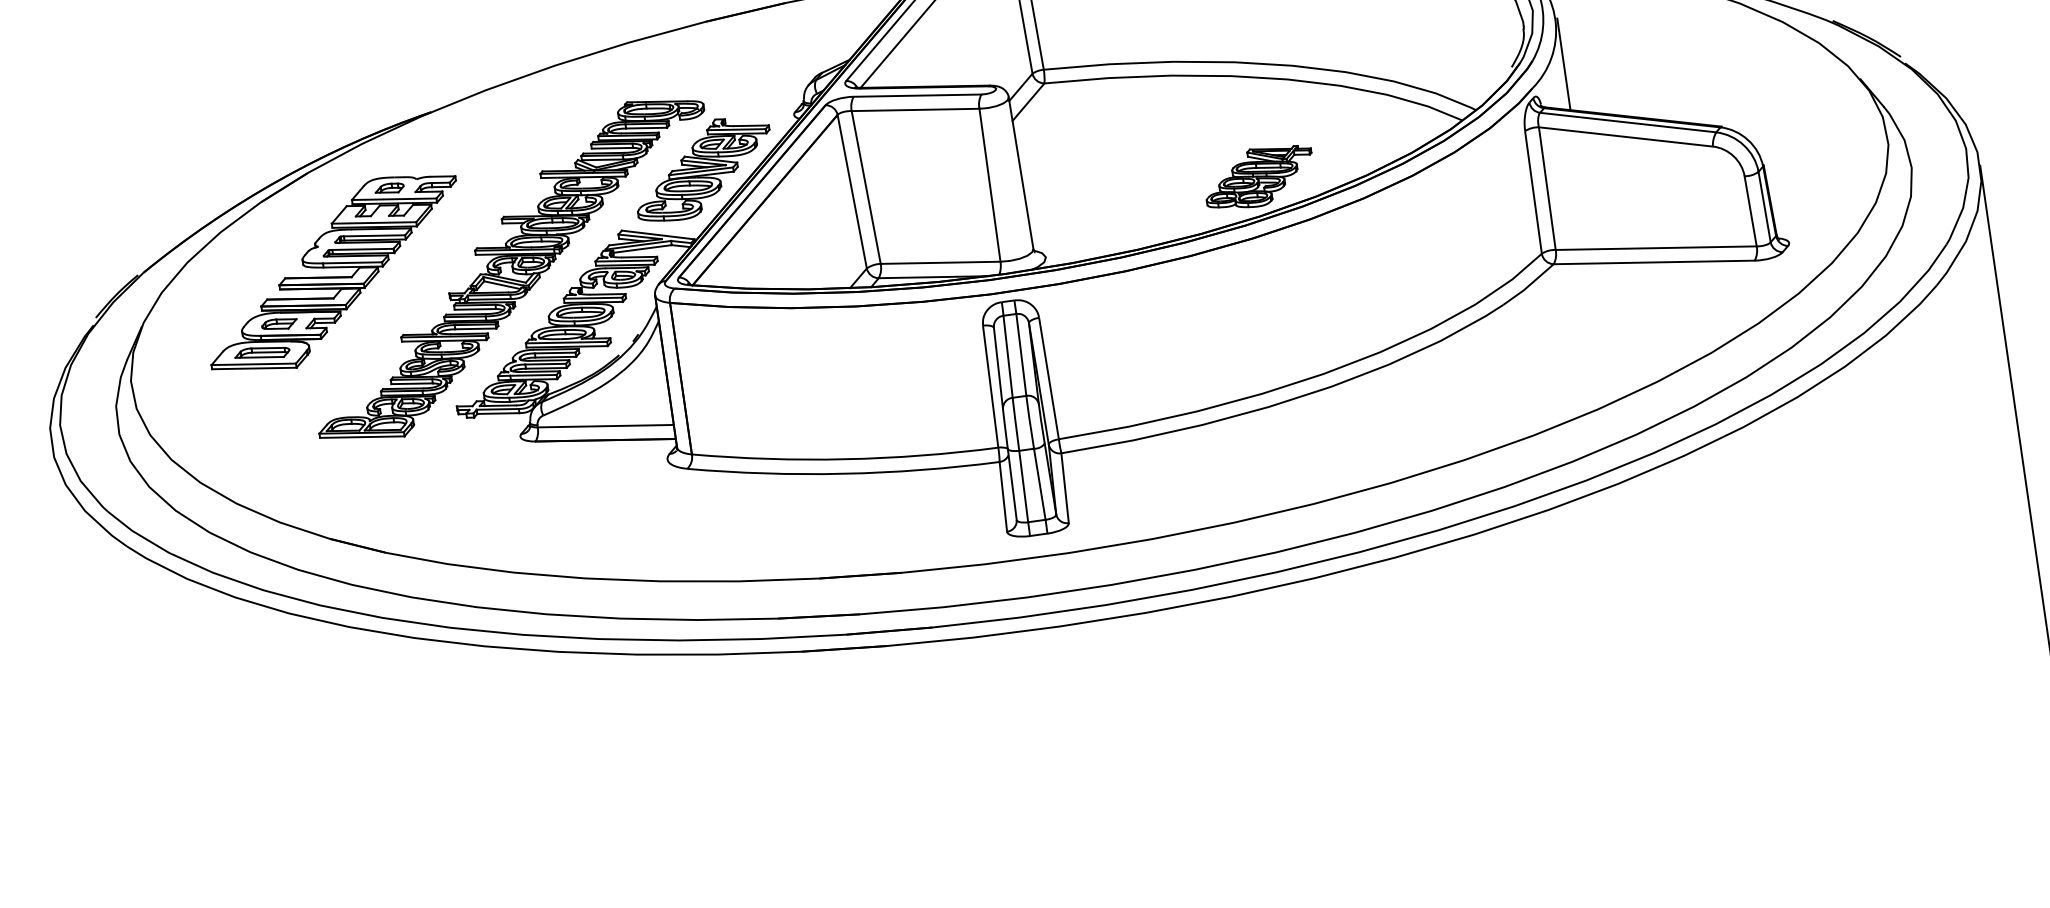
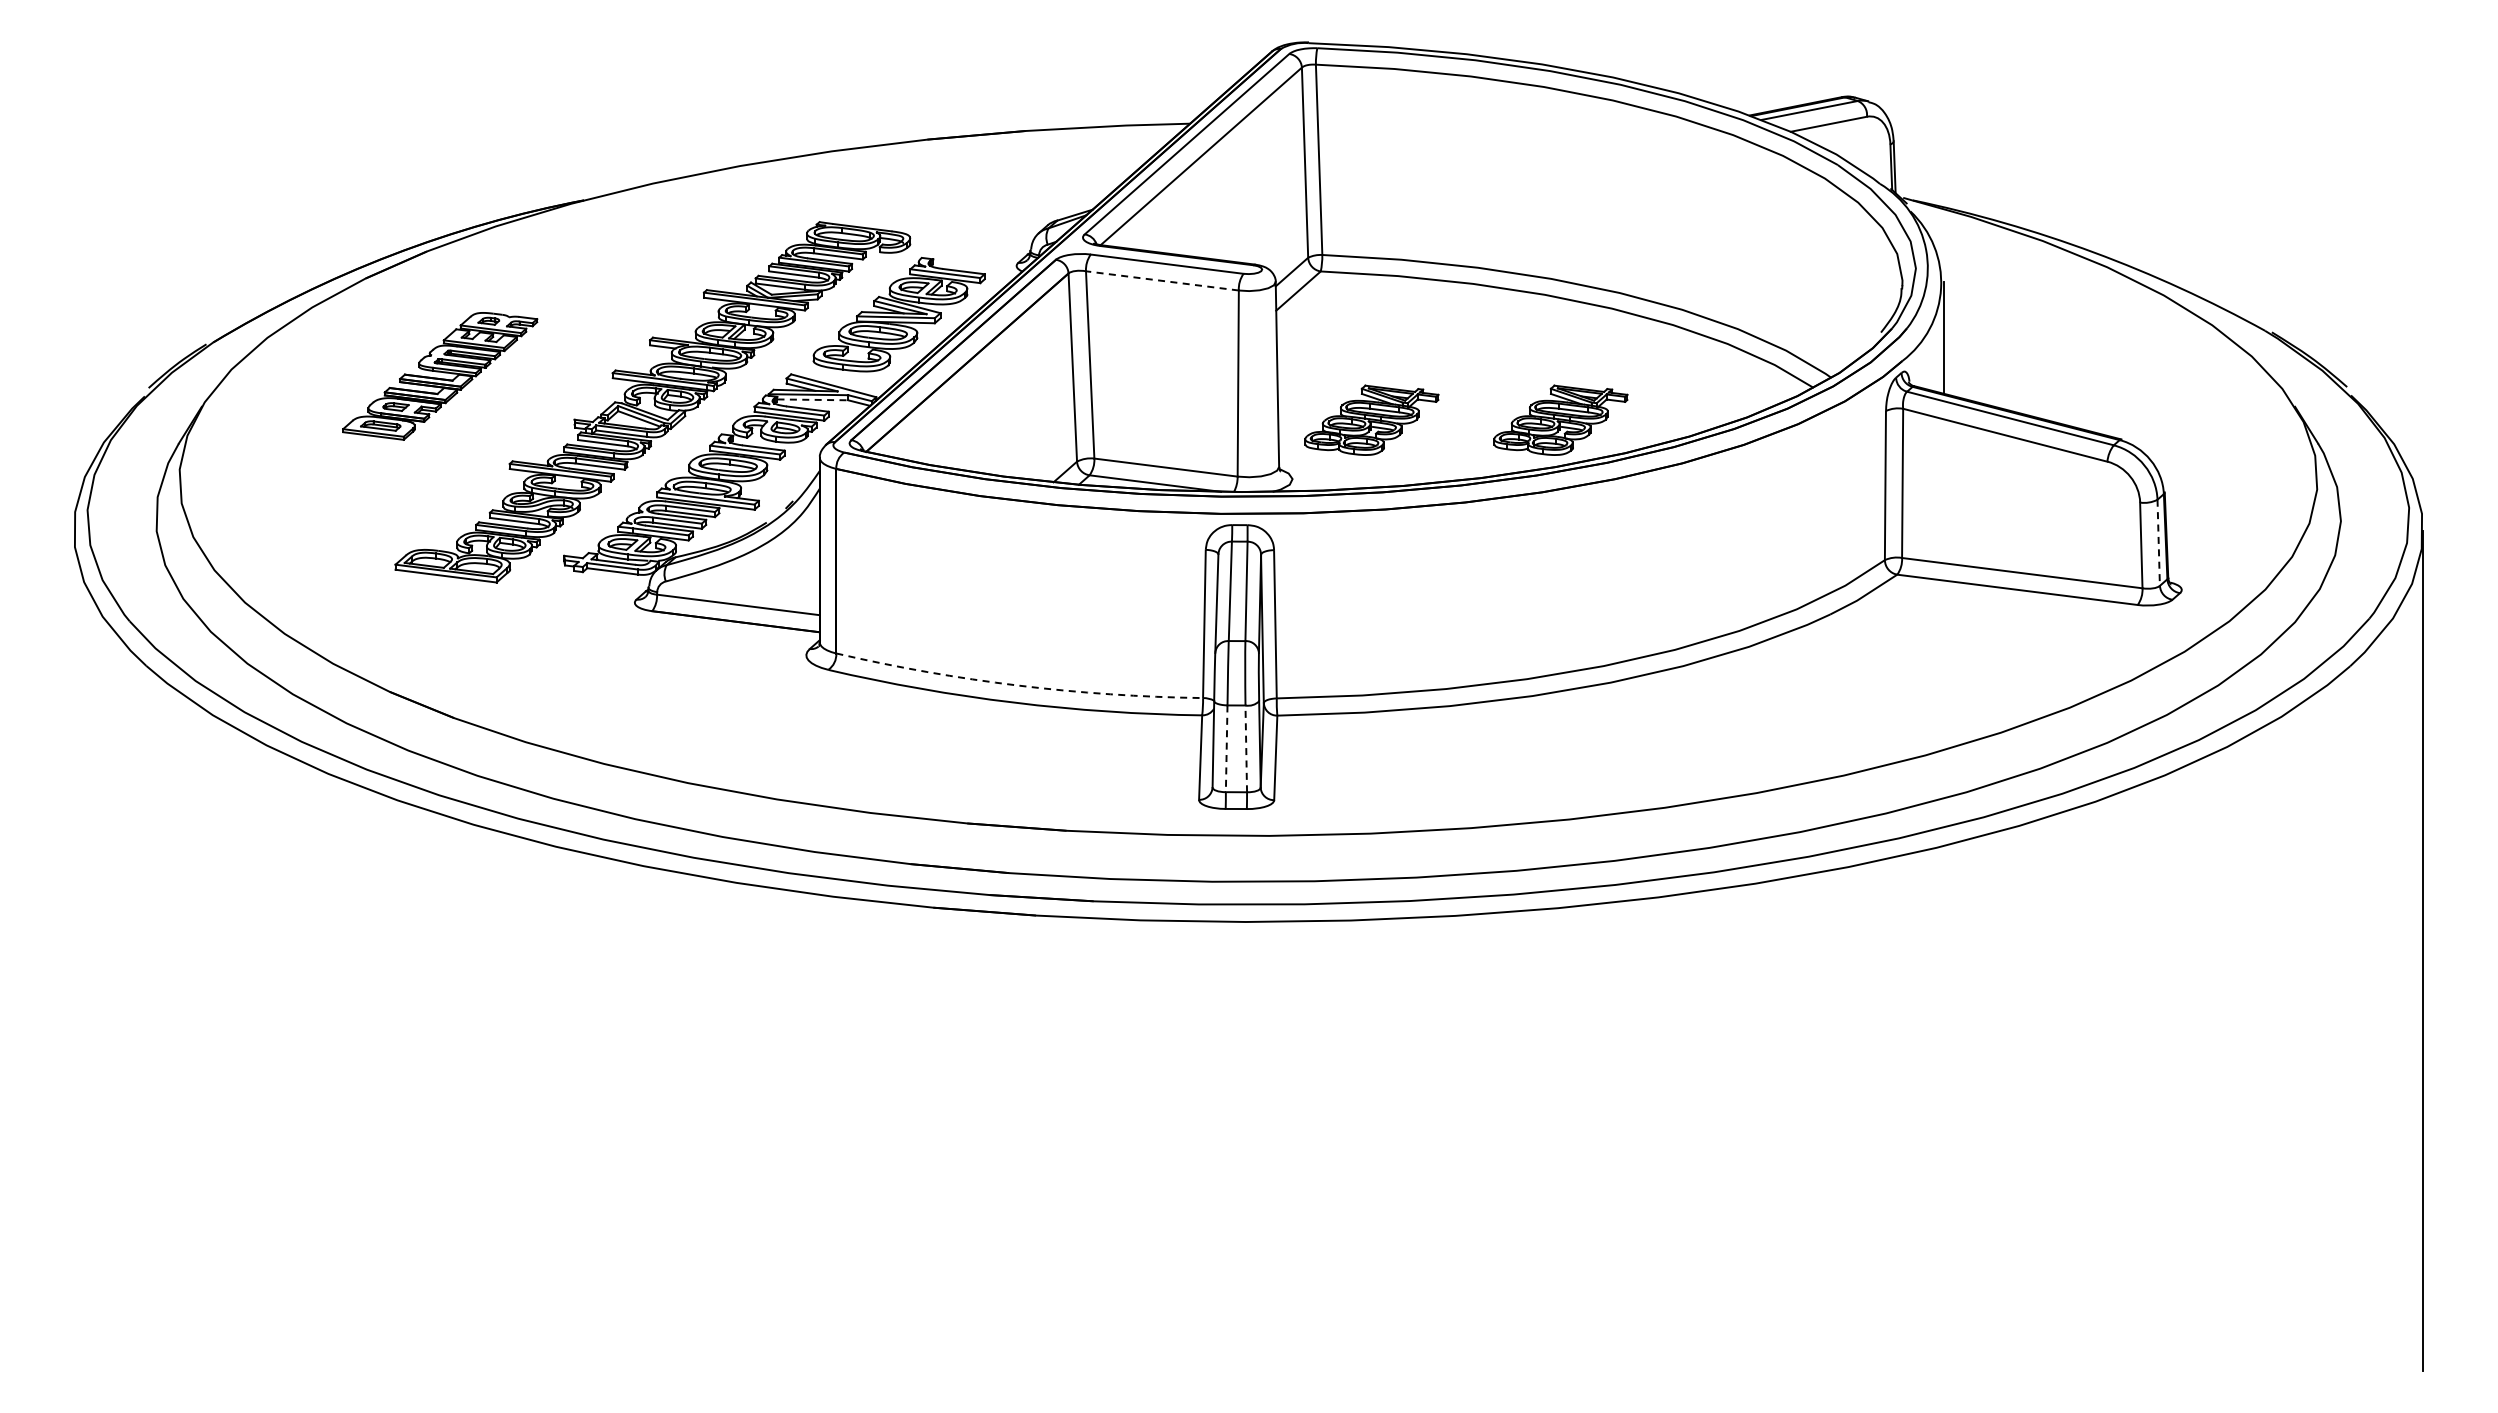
line: (914, 109) -> (1161, 280), solid -> dashed
part: (1103, 199) -> (1371, 419), added
line: (1764, 207) -> (2158, 543), solid -> dashed
line: (643, 248) -> (813, 399), solid -> dashed
part: (333, 273) -> (439, 376), size x0.6
arc: (845, 459) -> (1018, 685), solid -> dashed
line: (1039, 483) -> (1246, 748), solid -> dashed
line: (1023, 487) -> (1226, 749), solid -> dashed

